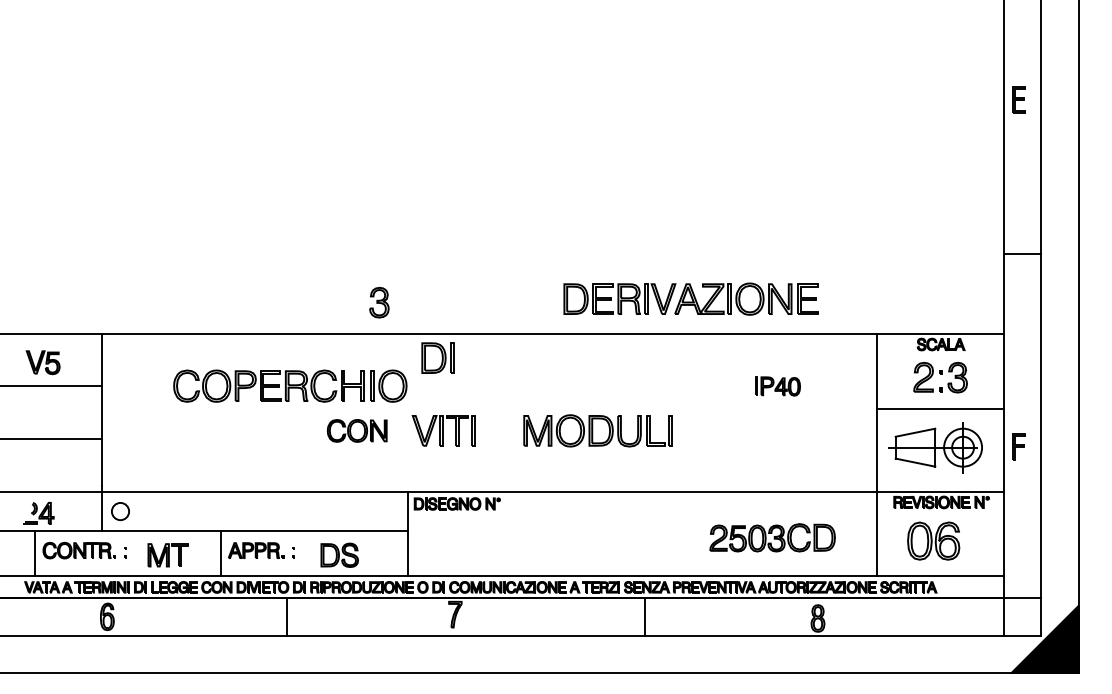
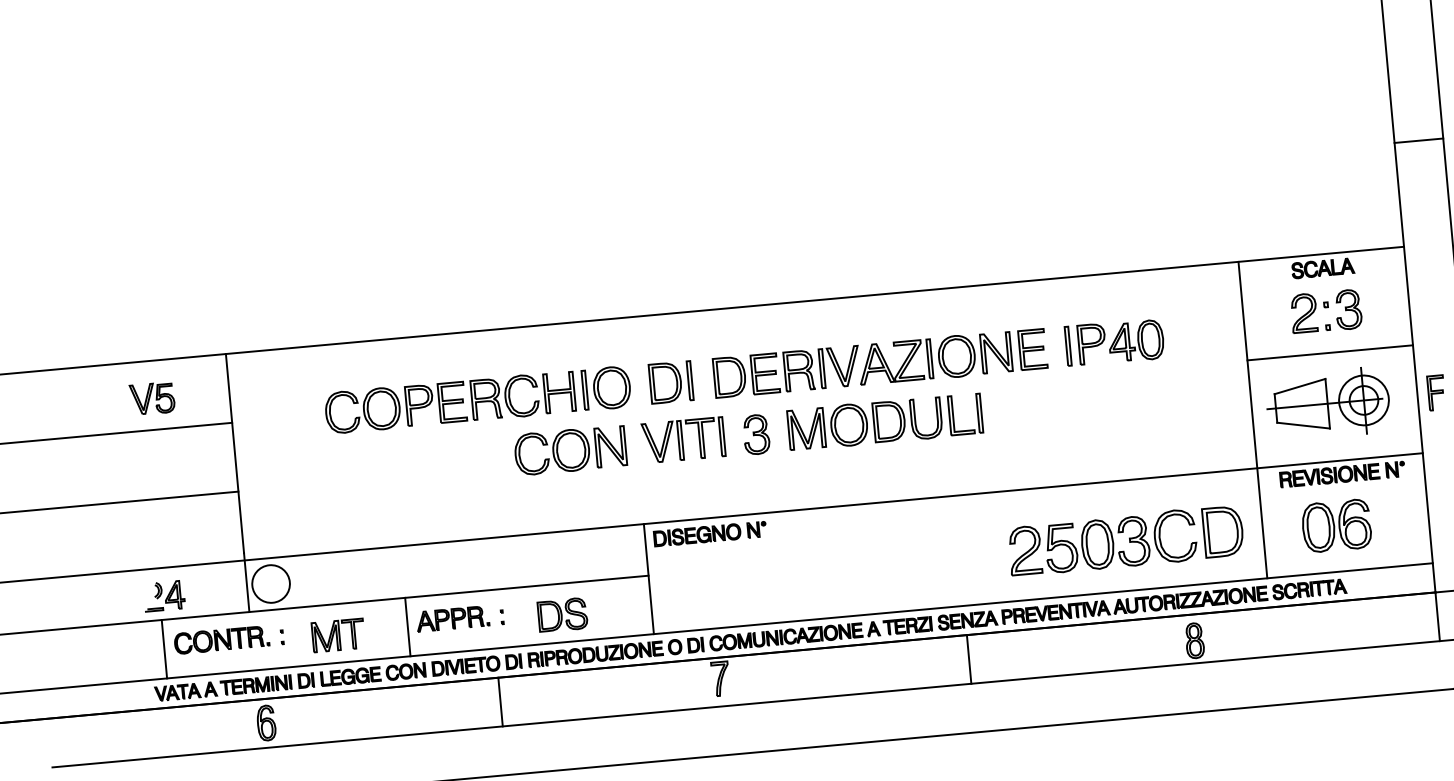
part: (690, 298) -> (879, 362), moved
part: (379, 302) -> (756, 434), moved
part: (437, 357) -> (670, 381), moved
part: (777, 386) -> (1114, 342), size x1.67
part: (357, 430) -> (570, 449), size x1.43
circle: (120, 511) -> (271, 583), size x1.67
part: (772, 537) -> (1125, 540), size x1.43

